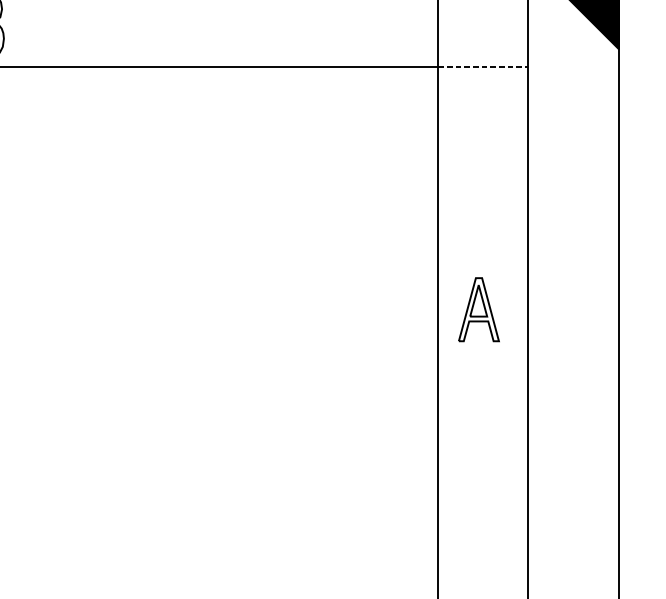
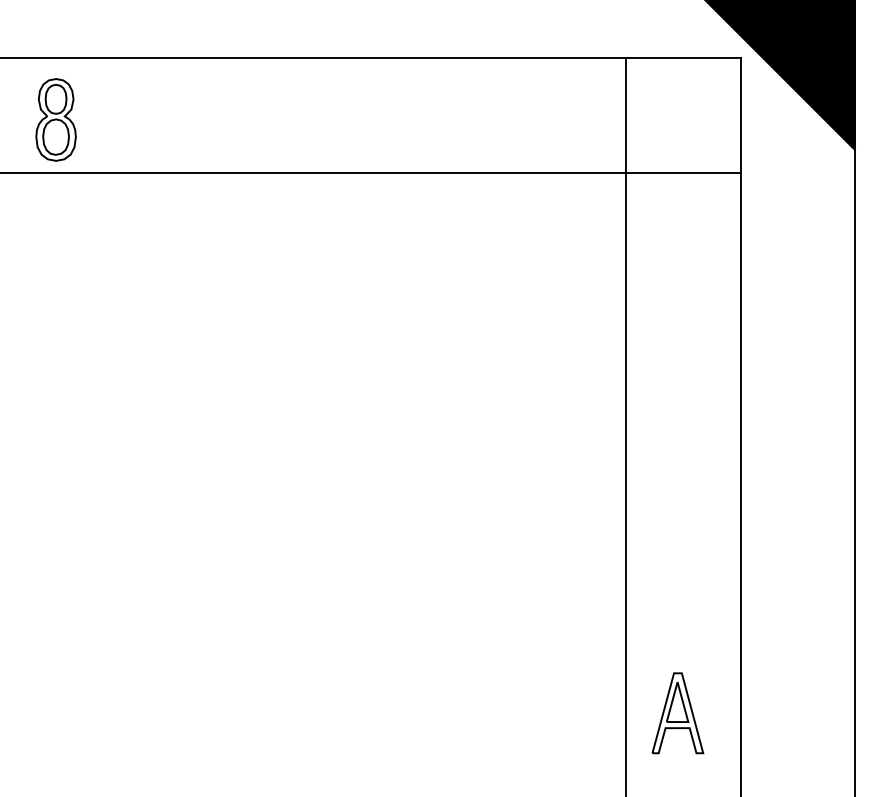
line: (484, 66) -> (684, 172), dashed -> solid
part: (478, 309) -> (677, 713), moved

